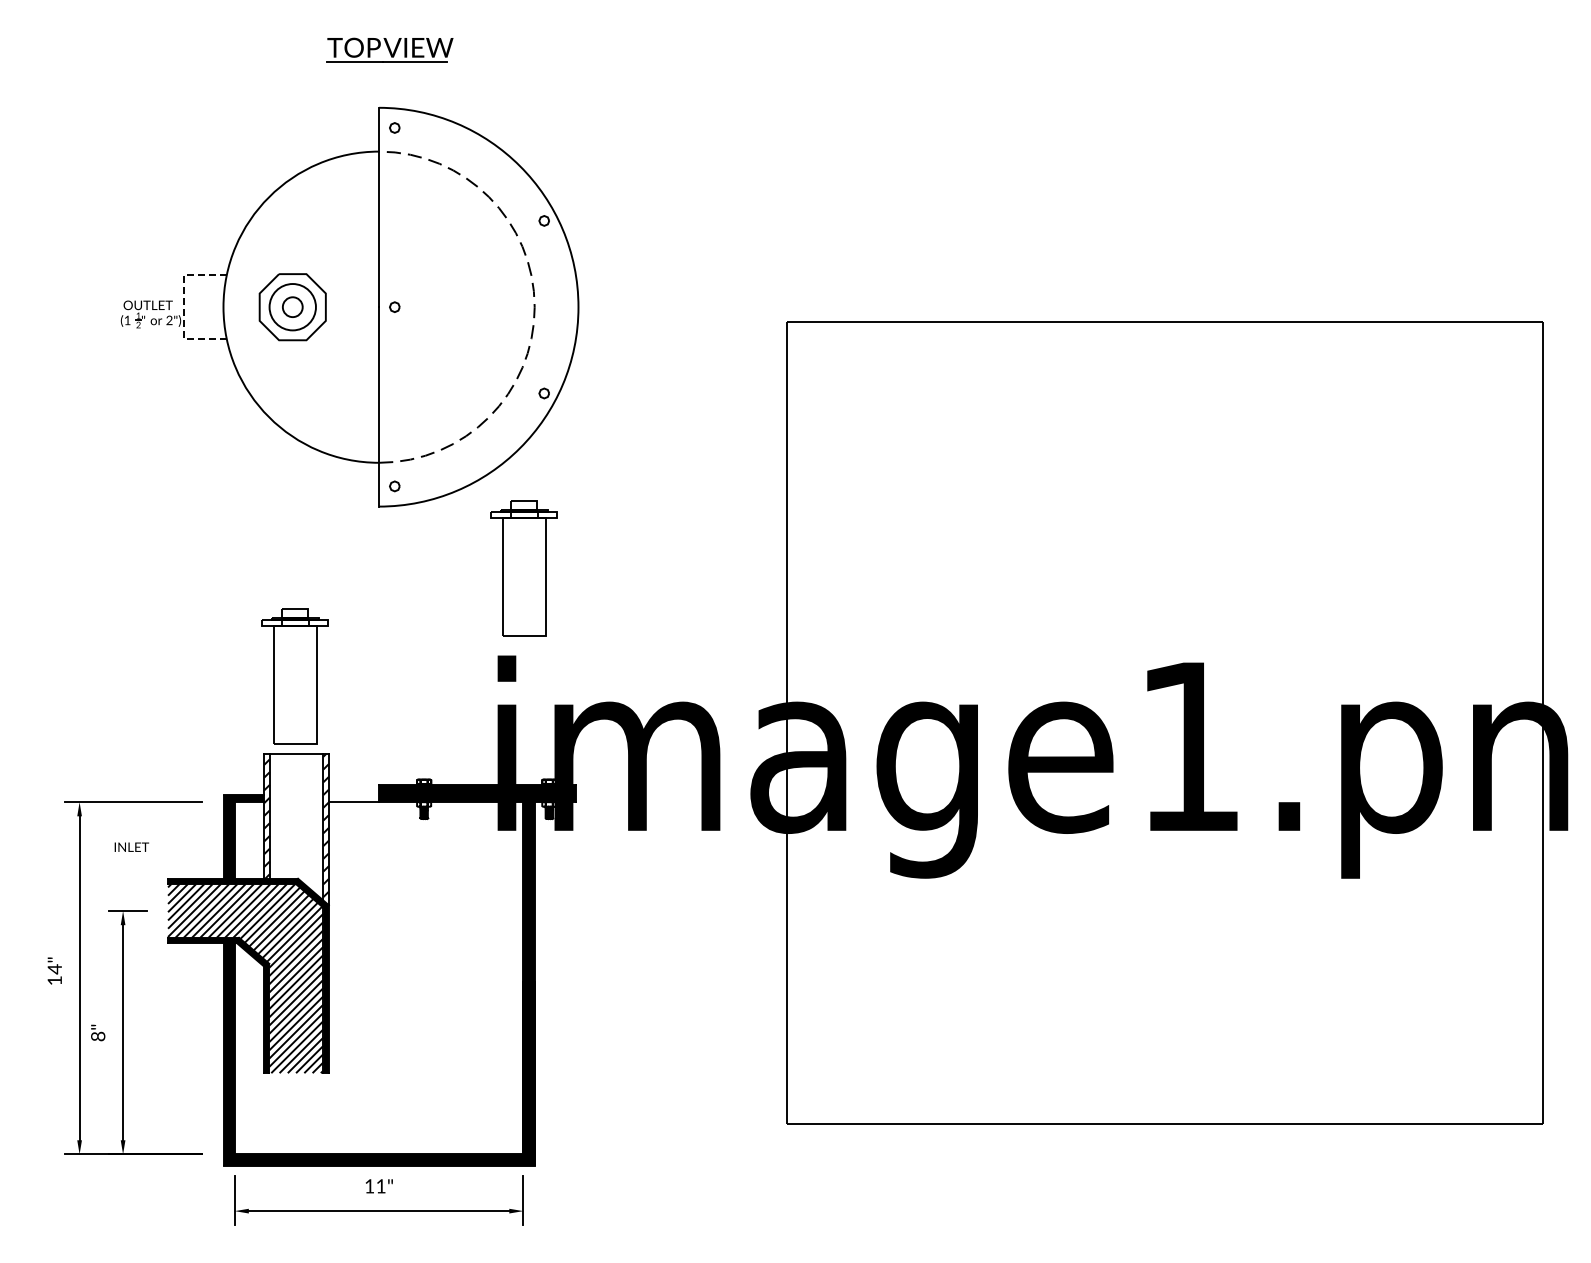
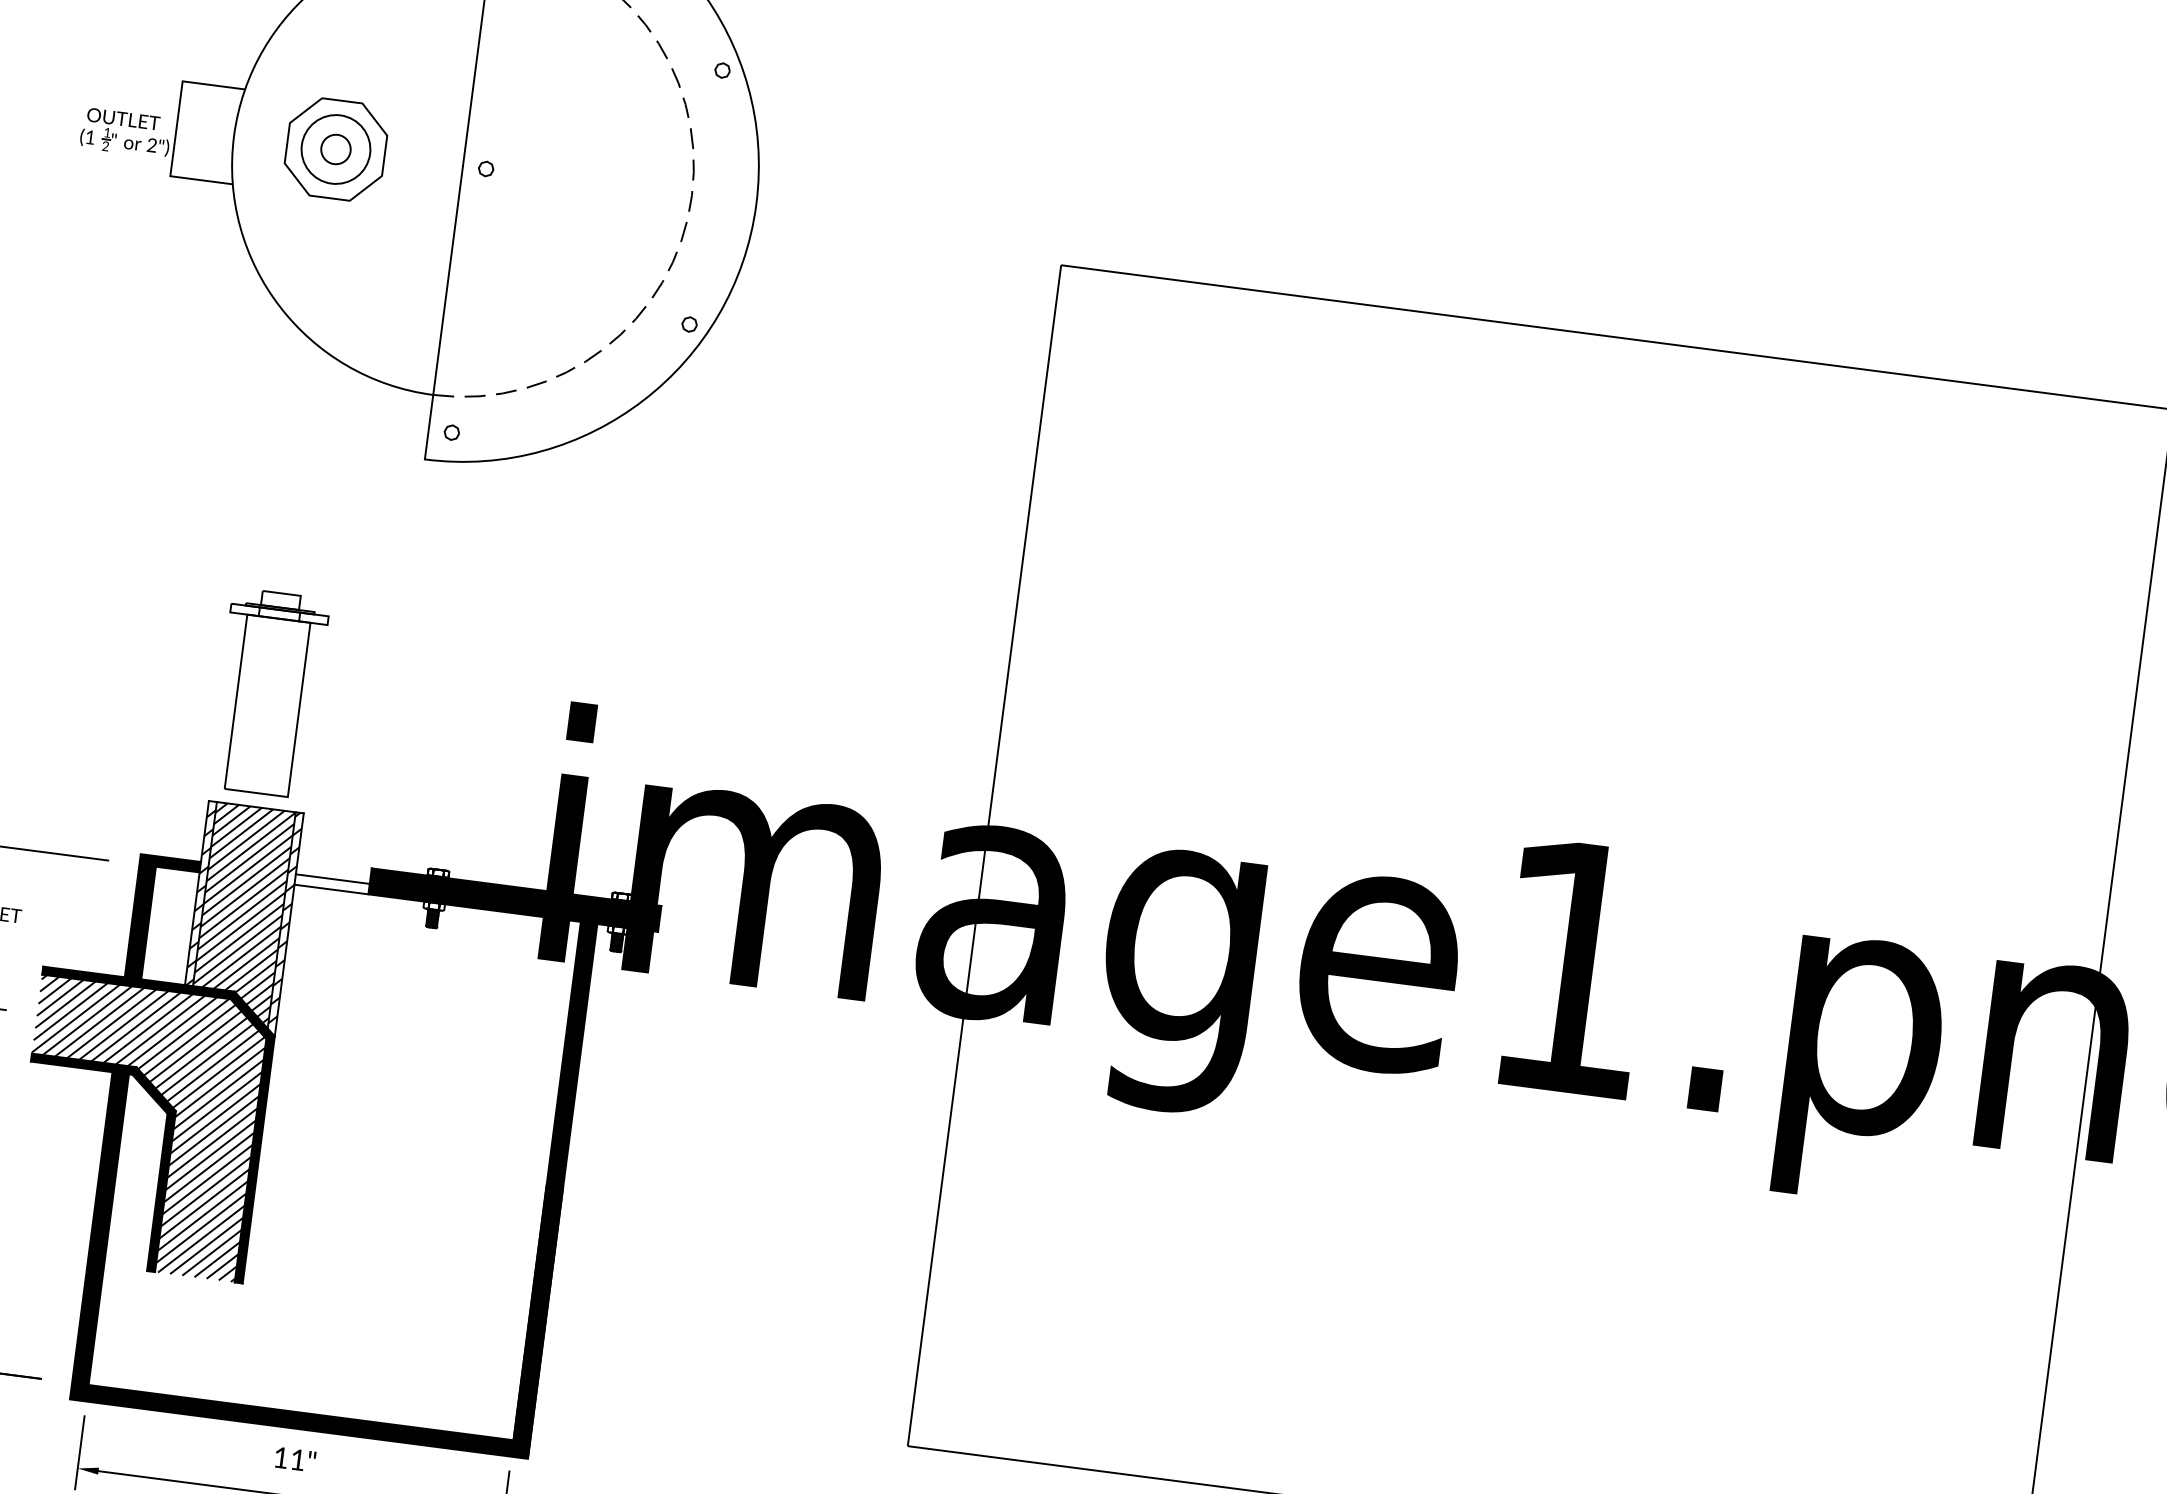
line: (184, 306) -> (176, 127), dashed -> solid
part: (523, 568) -> (625, 578), removed
line: (353, 795) -> (332, 879), added
hatch: (296, 825) -> (242, 912), added

